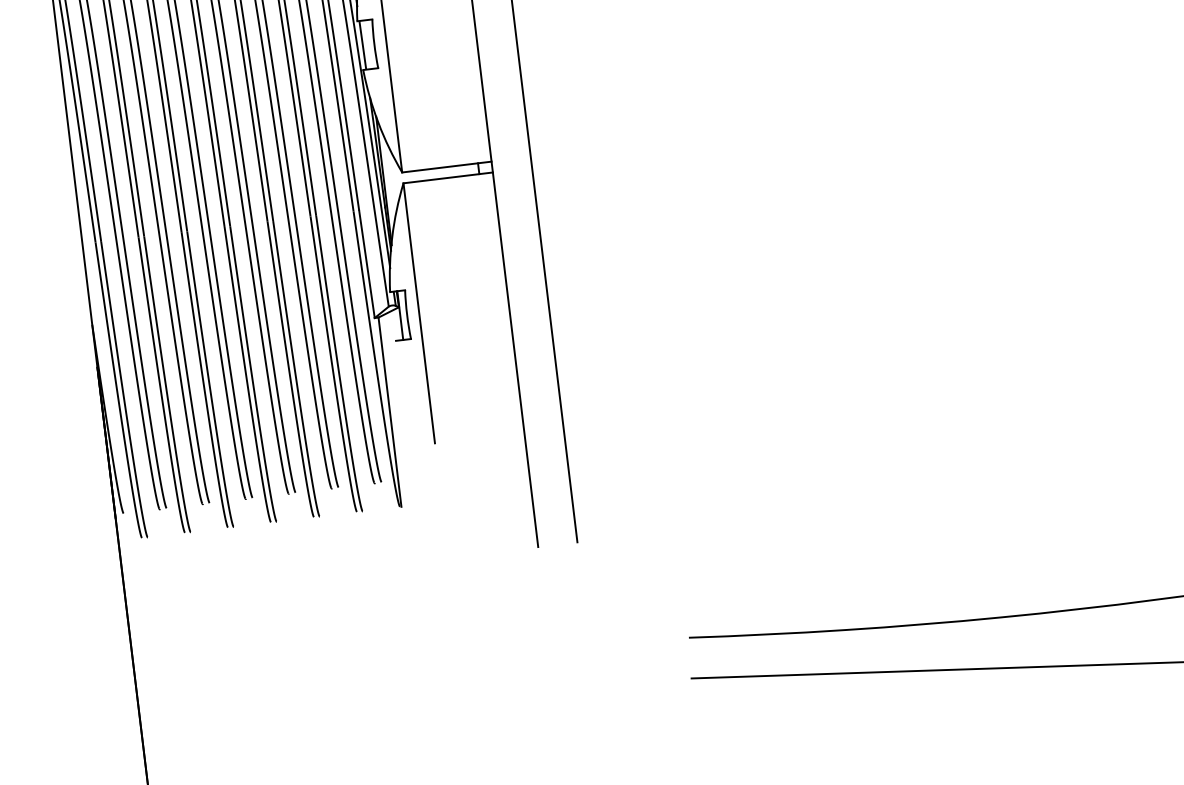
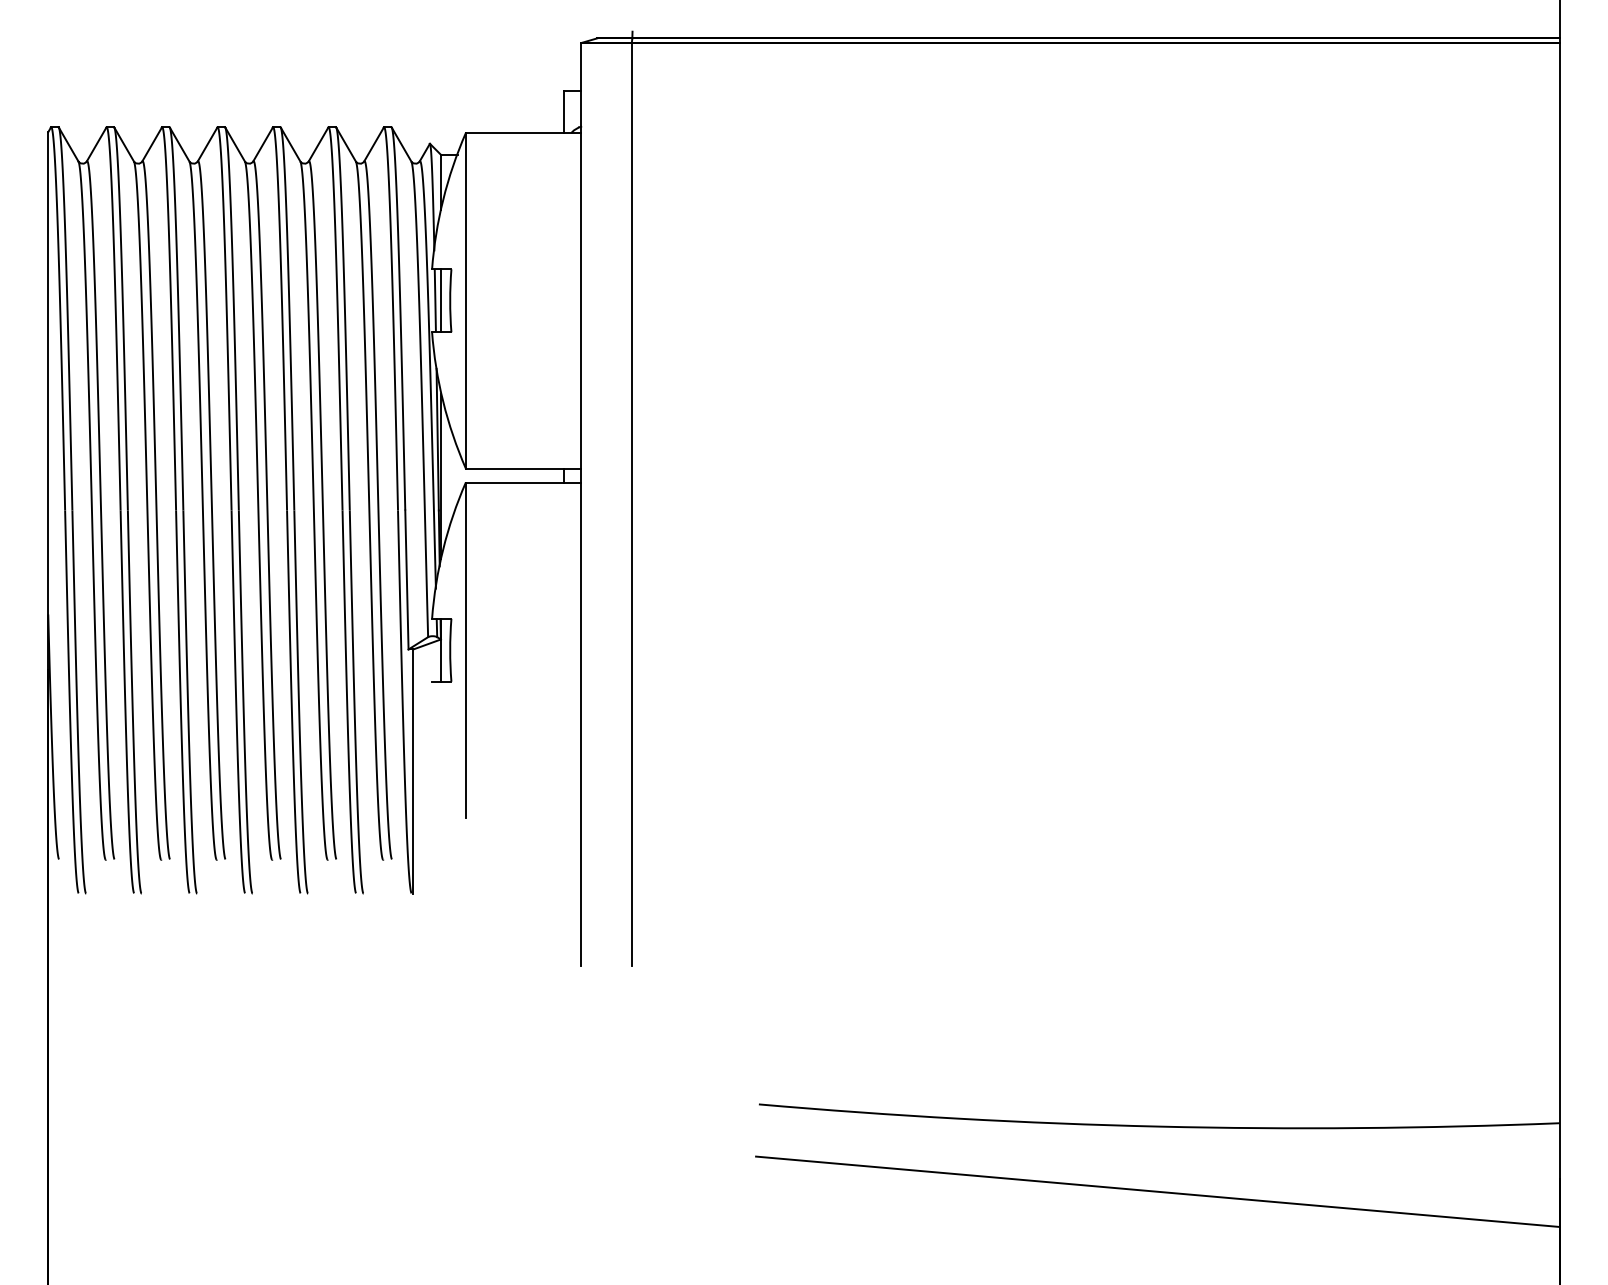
line: (367, 44) -> (441, 300), added

